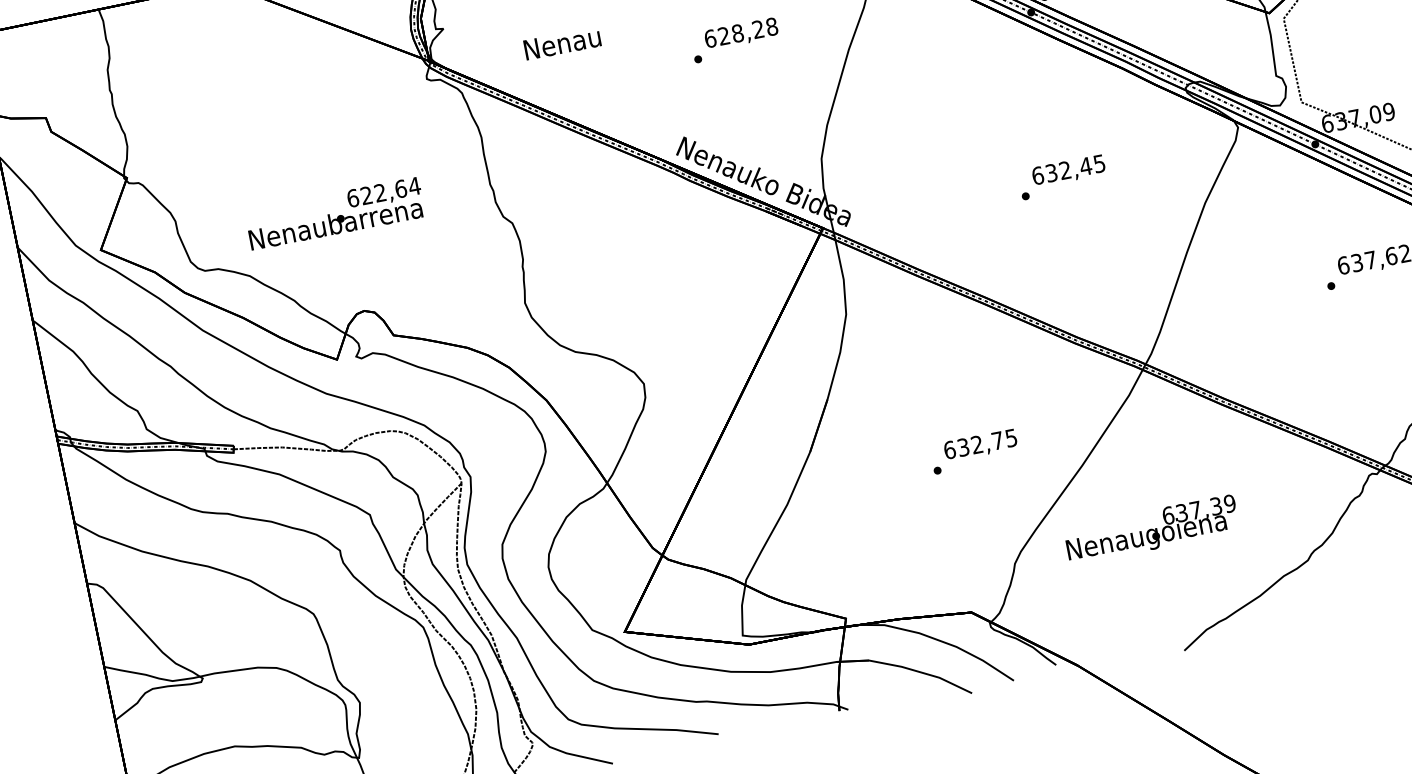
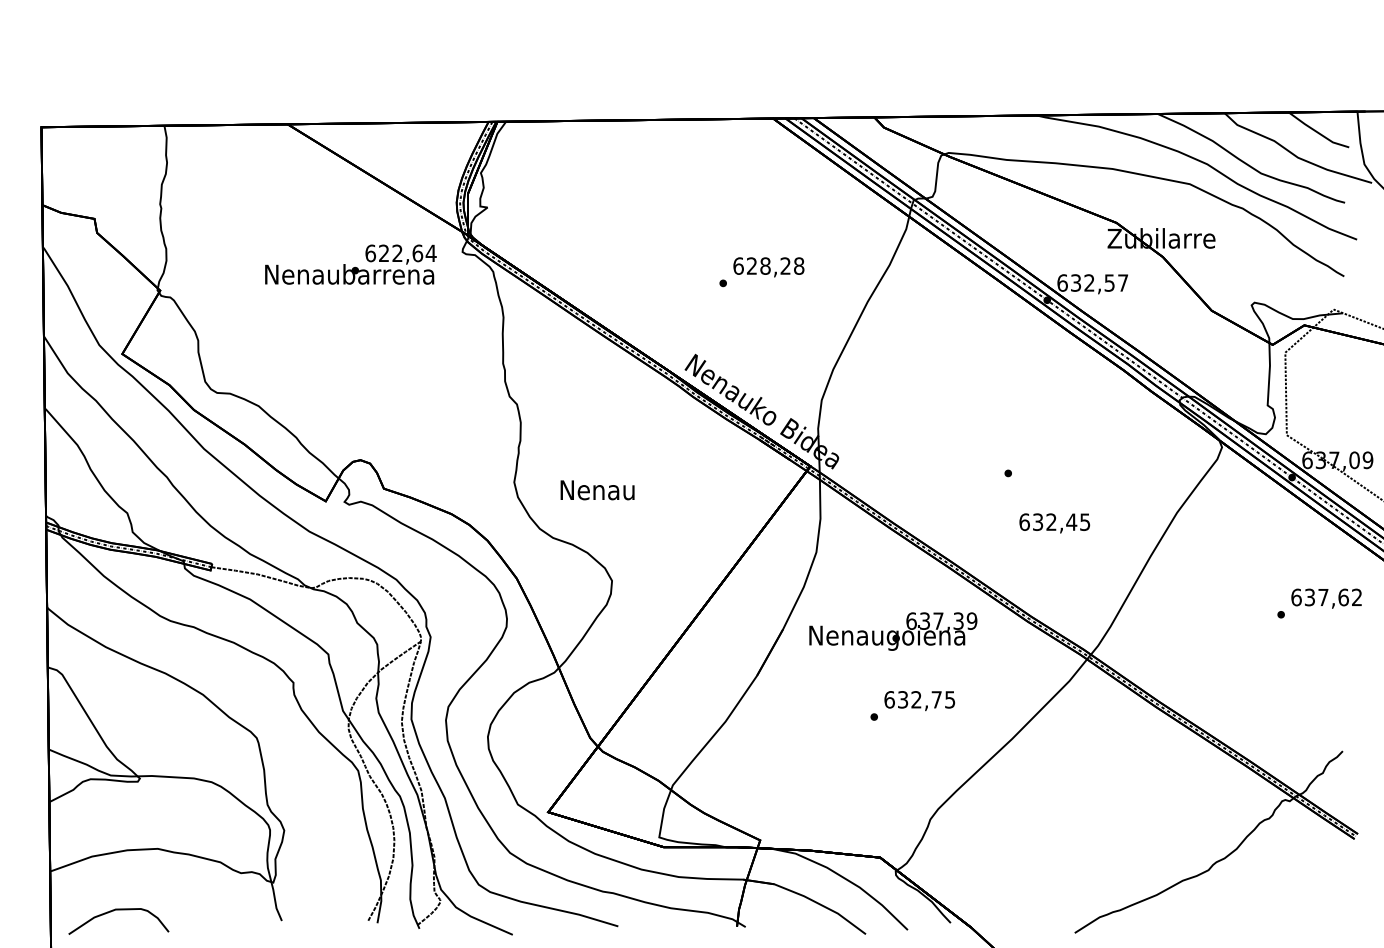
text: (562, 43) -> (597, 490), moved
text: (1068, 171) -> (1054, 523), moved
text: (334, 213) -> (350, 264), moved
text: (1152, 529) -> (893, 631), moved

